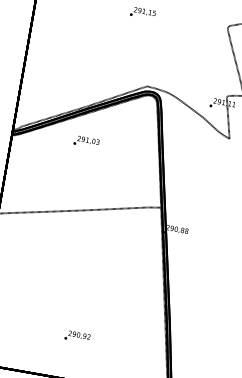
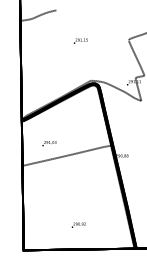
text: (86, 141) -> (49, 143), moved

